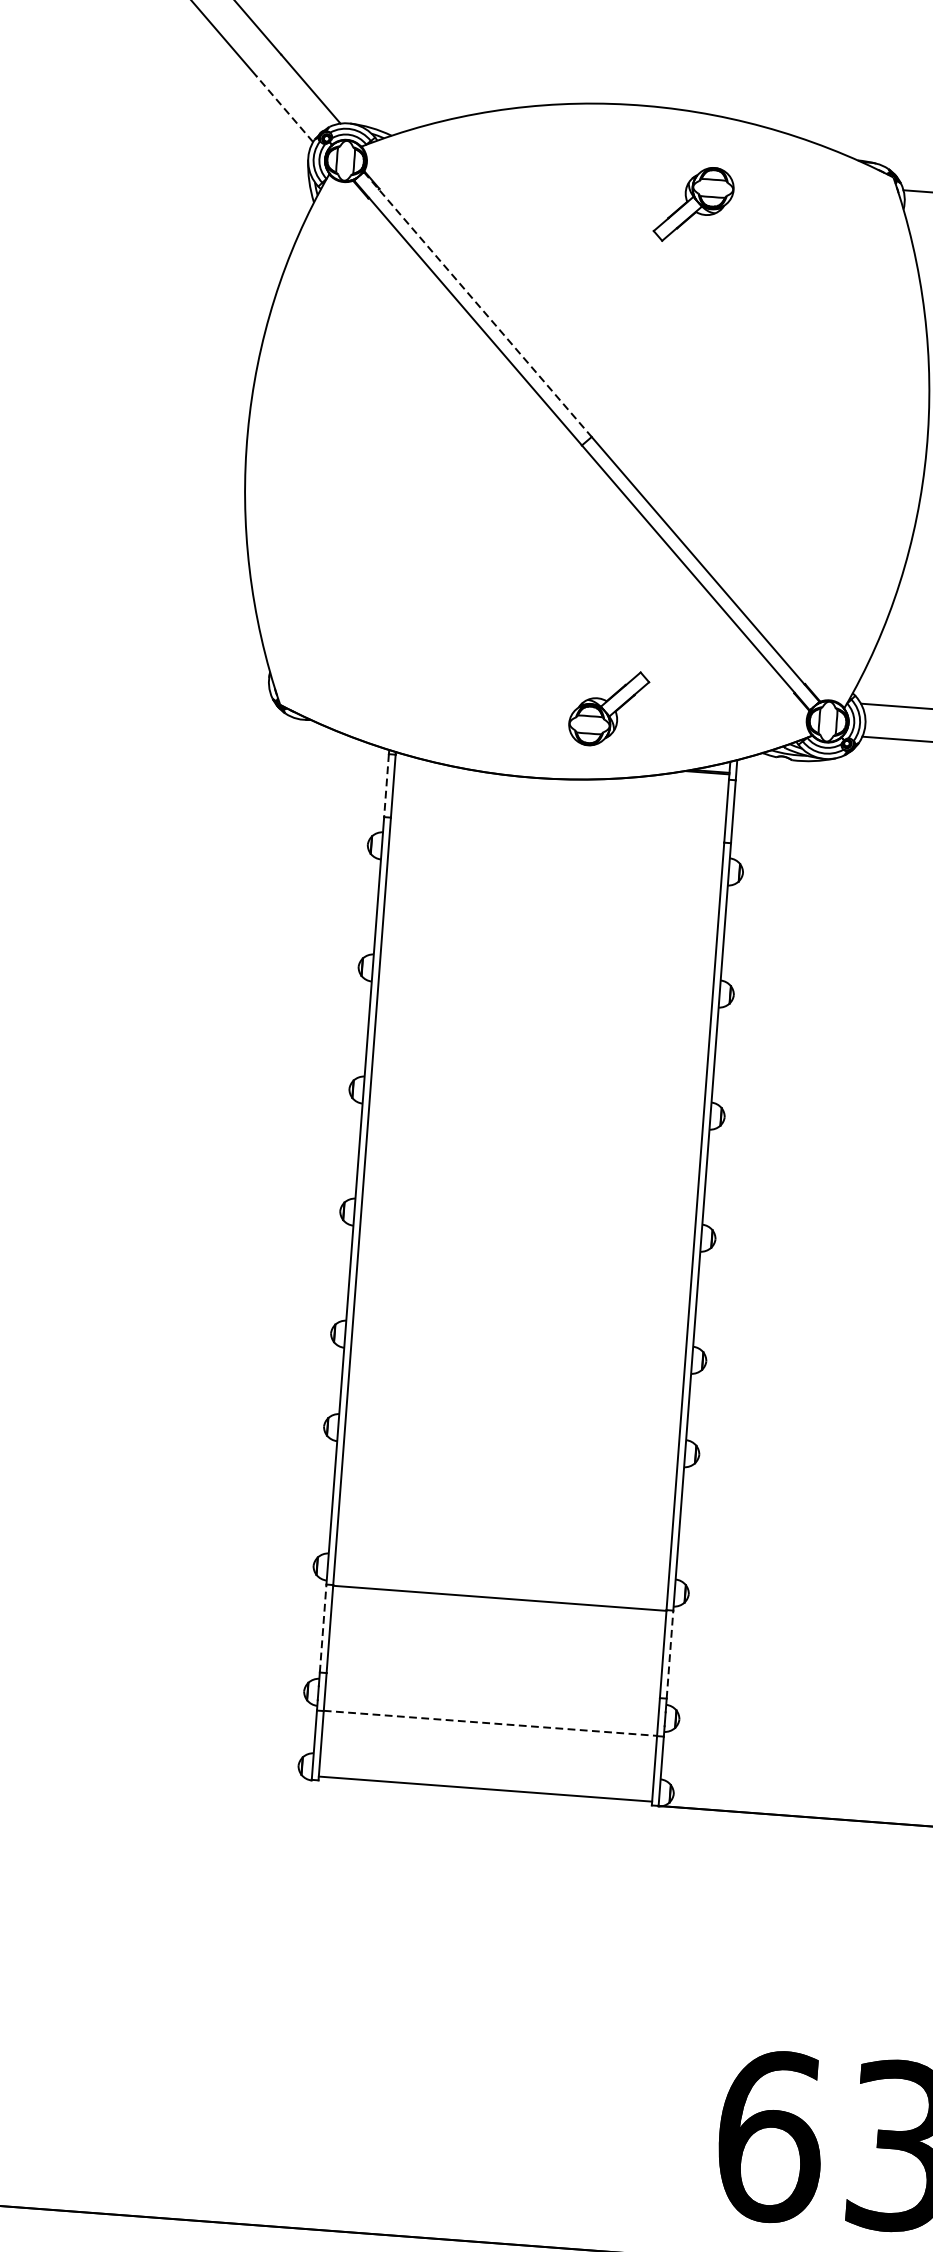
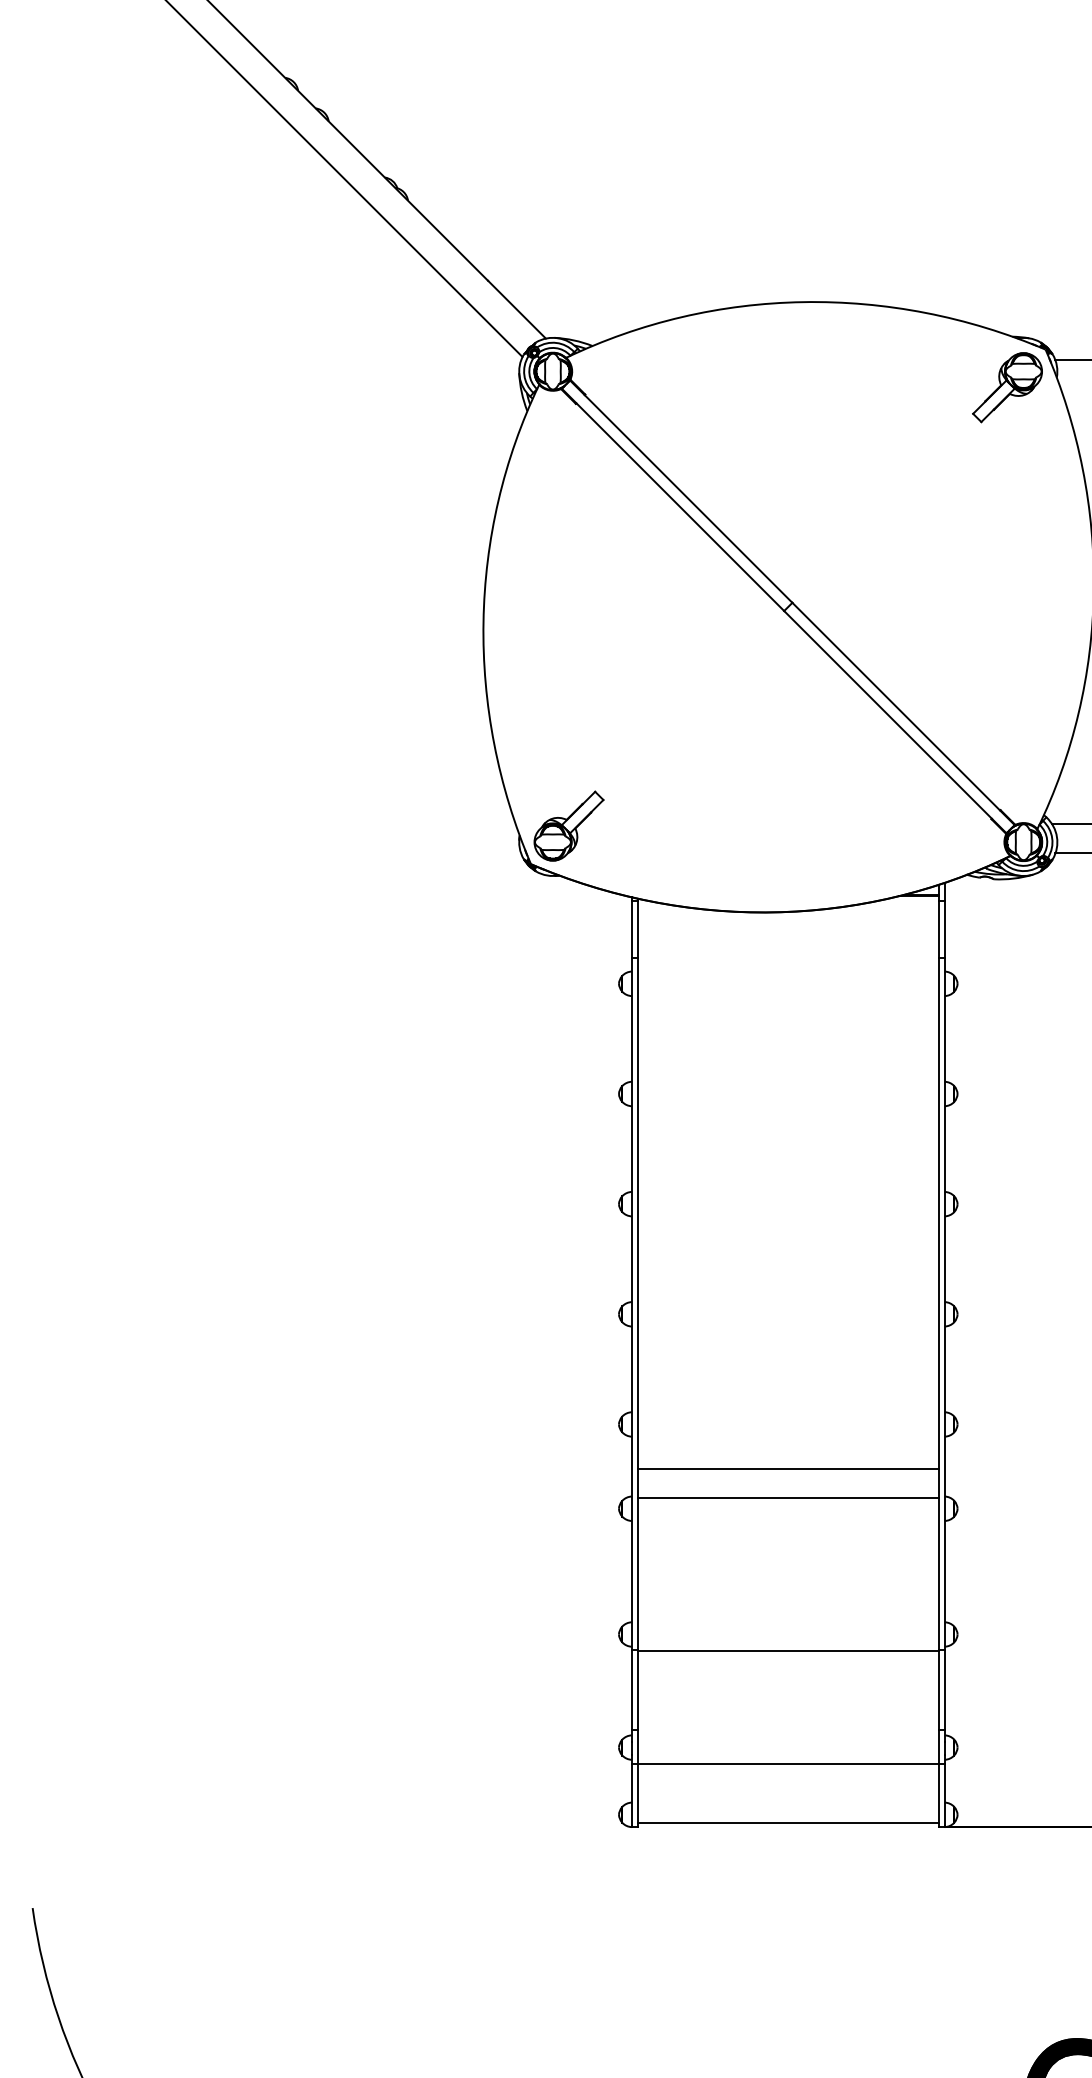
line: (284, 108) -> (494, 328), dashed -> solid
part: (694, 204) -> (1007, 387), moved
line: (478, 305) -> (681, 492), dashed -> solid
part: (608, 707) -> (568, 825), moved
line: (386, 785) -> (631, 929), dashed -> solid
line: (514, 1397) -> (787, 1469), added
line: (511, 1429) -> (787, 1498), added
line: (322, 1629) -> (631, 1690), dashed -> solid
line: (669, 1655) -> (944, 1690), dashed -> solid
line: (490, 1723) -> (788, 1763), dashed -> solid

